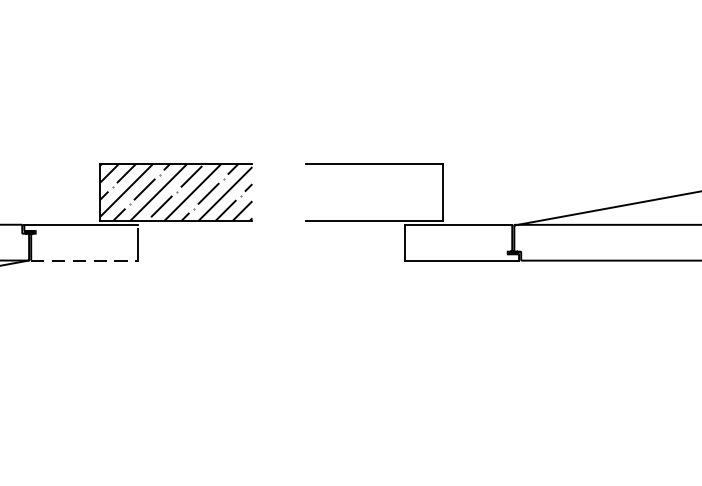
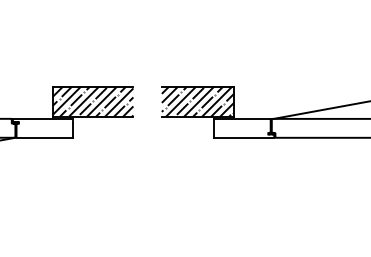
hatch: (373, 191) -> (197, 101), added
line: (86, 260) -> (45, 137), dashed -> solid

